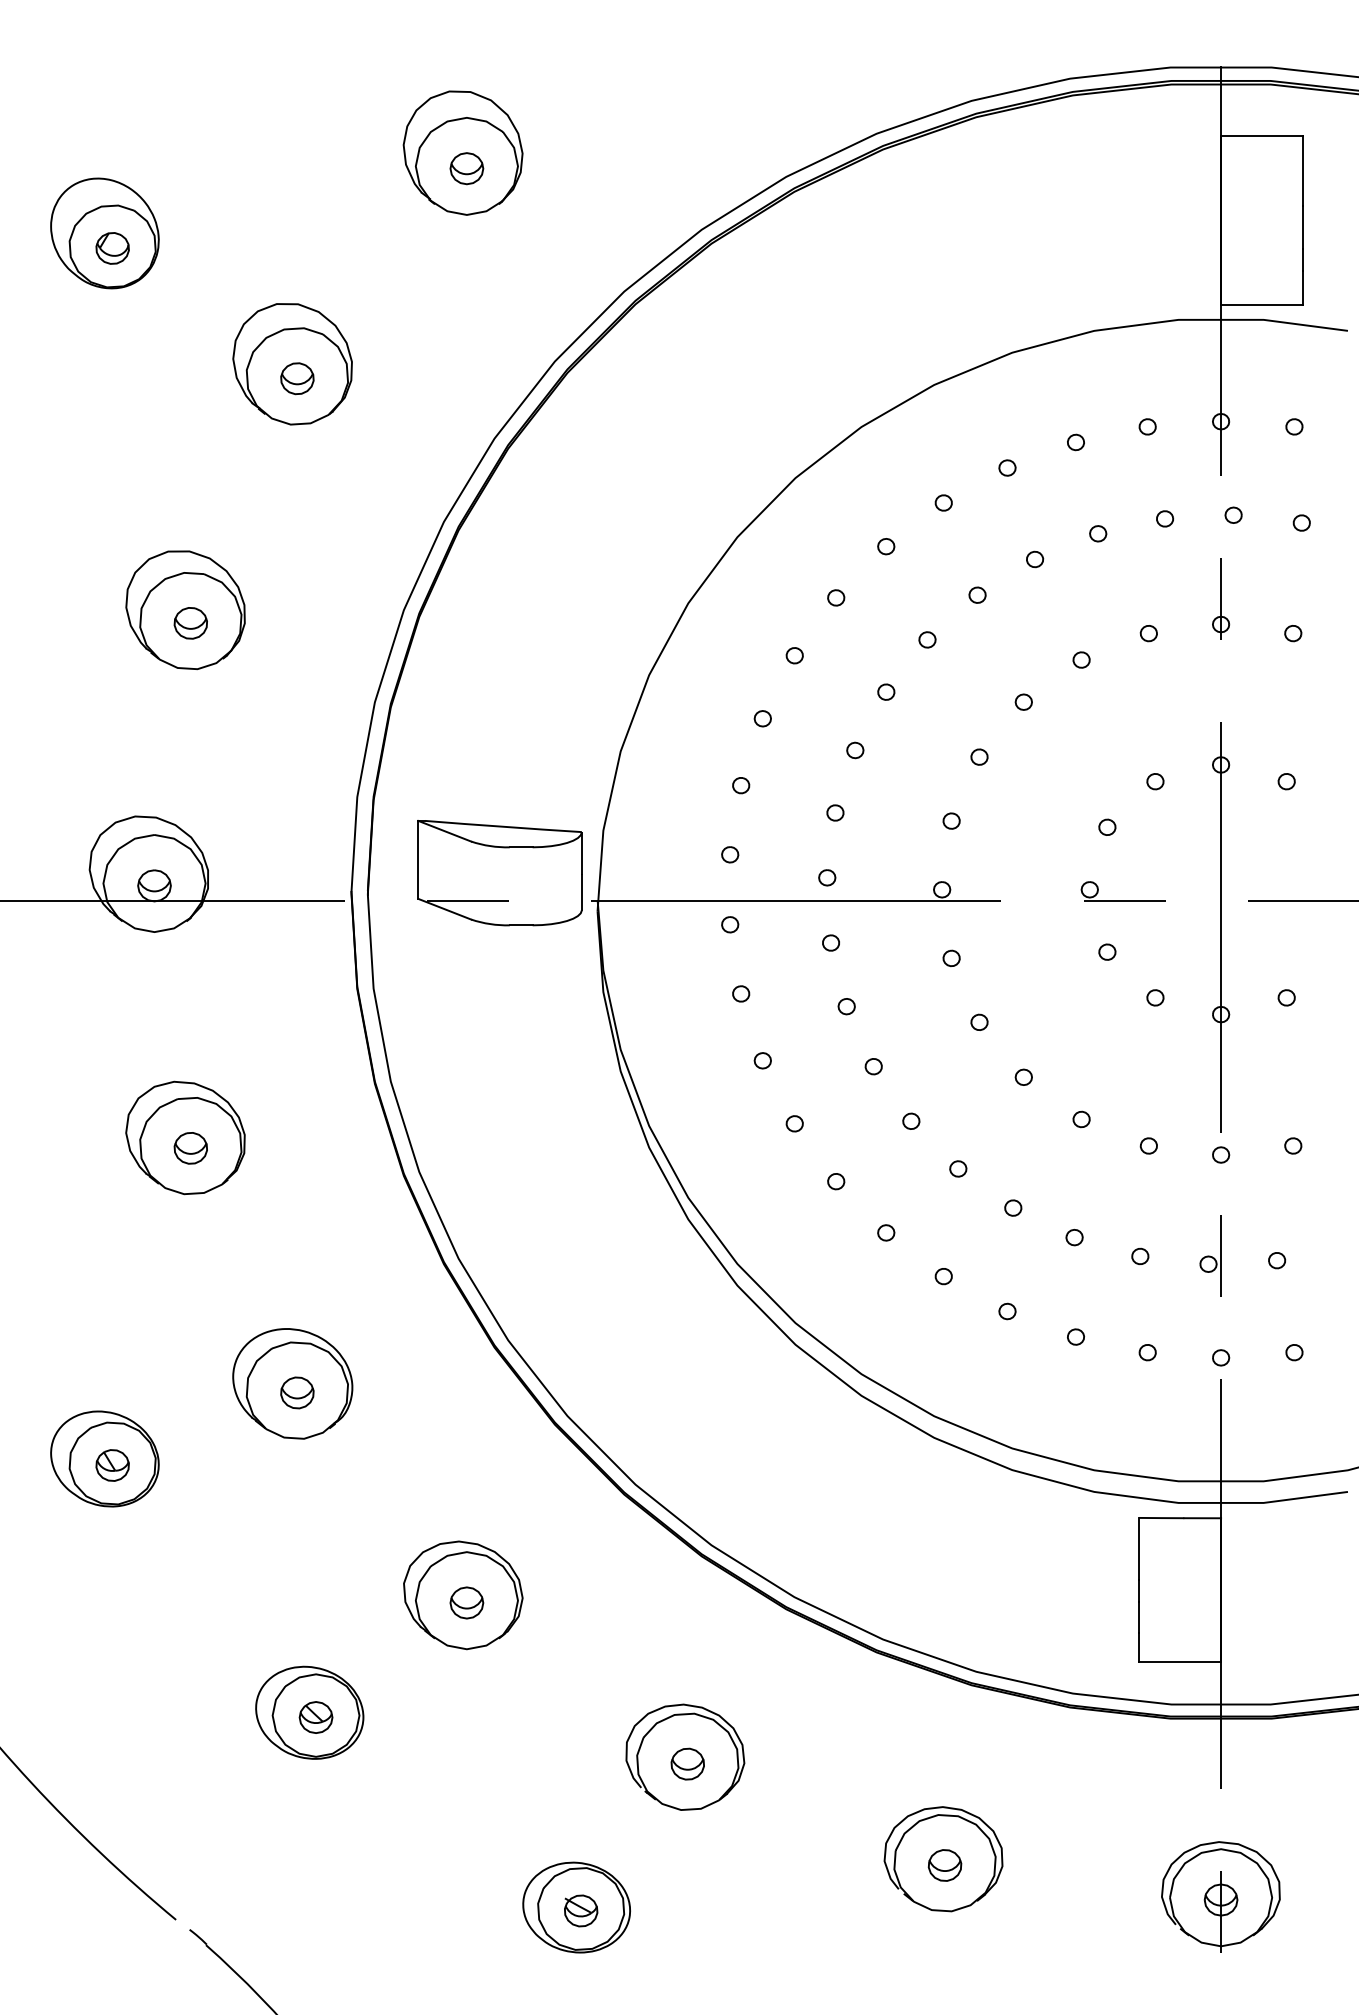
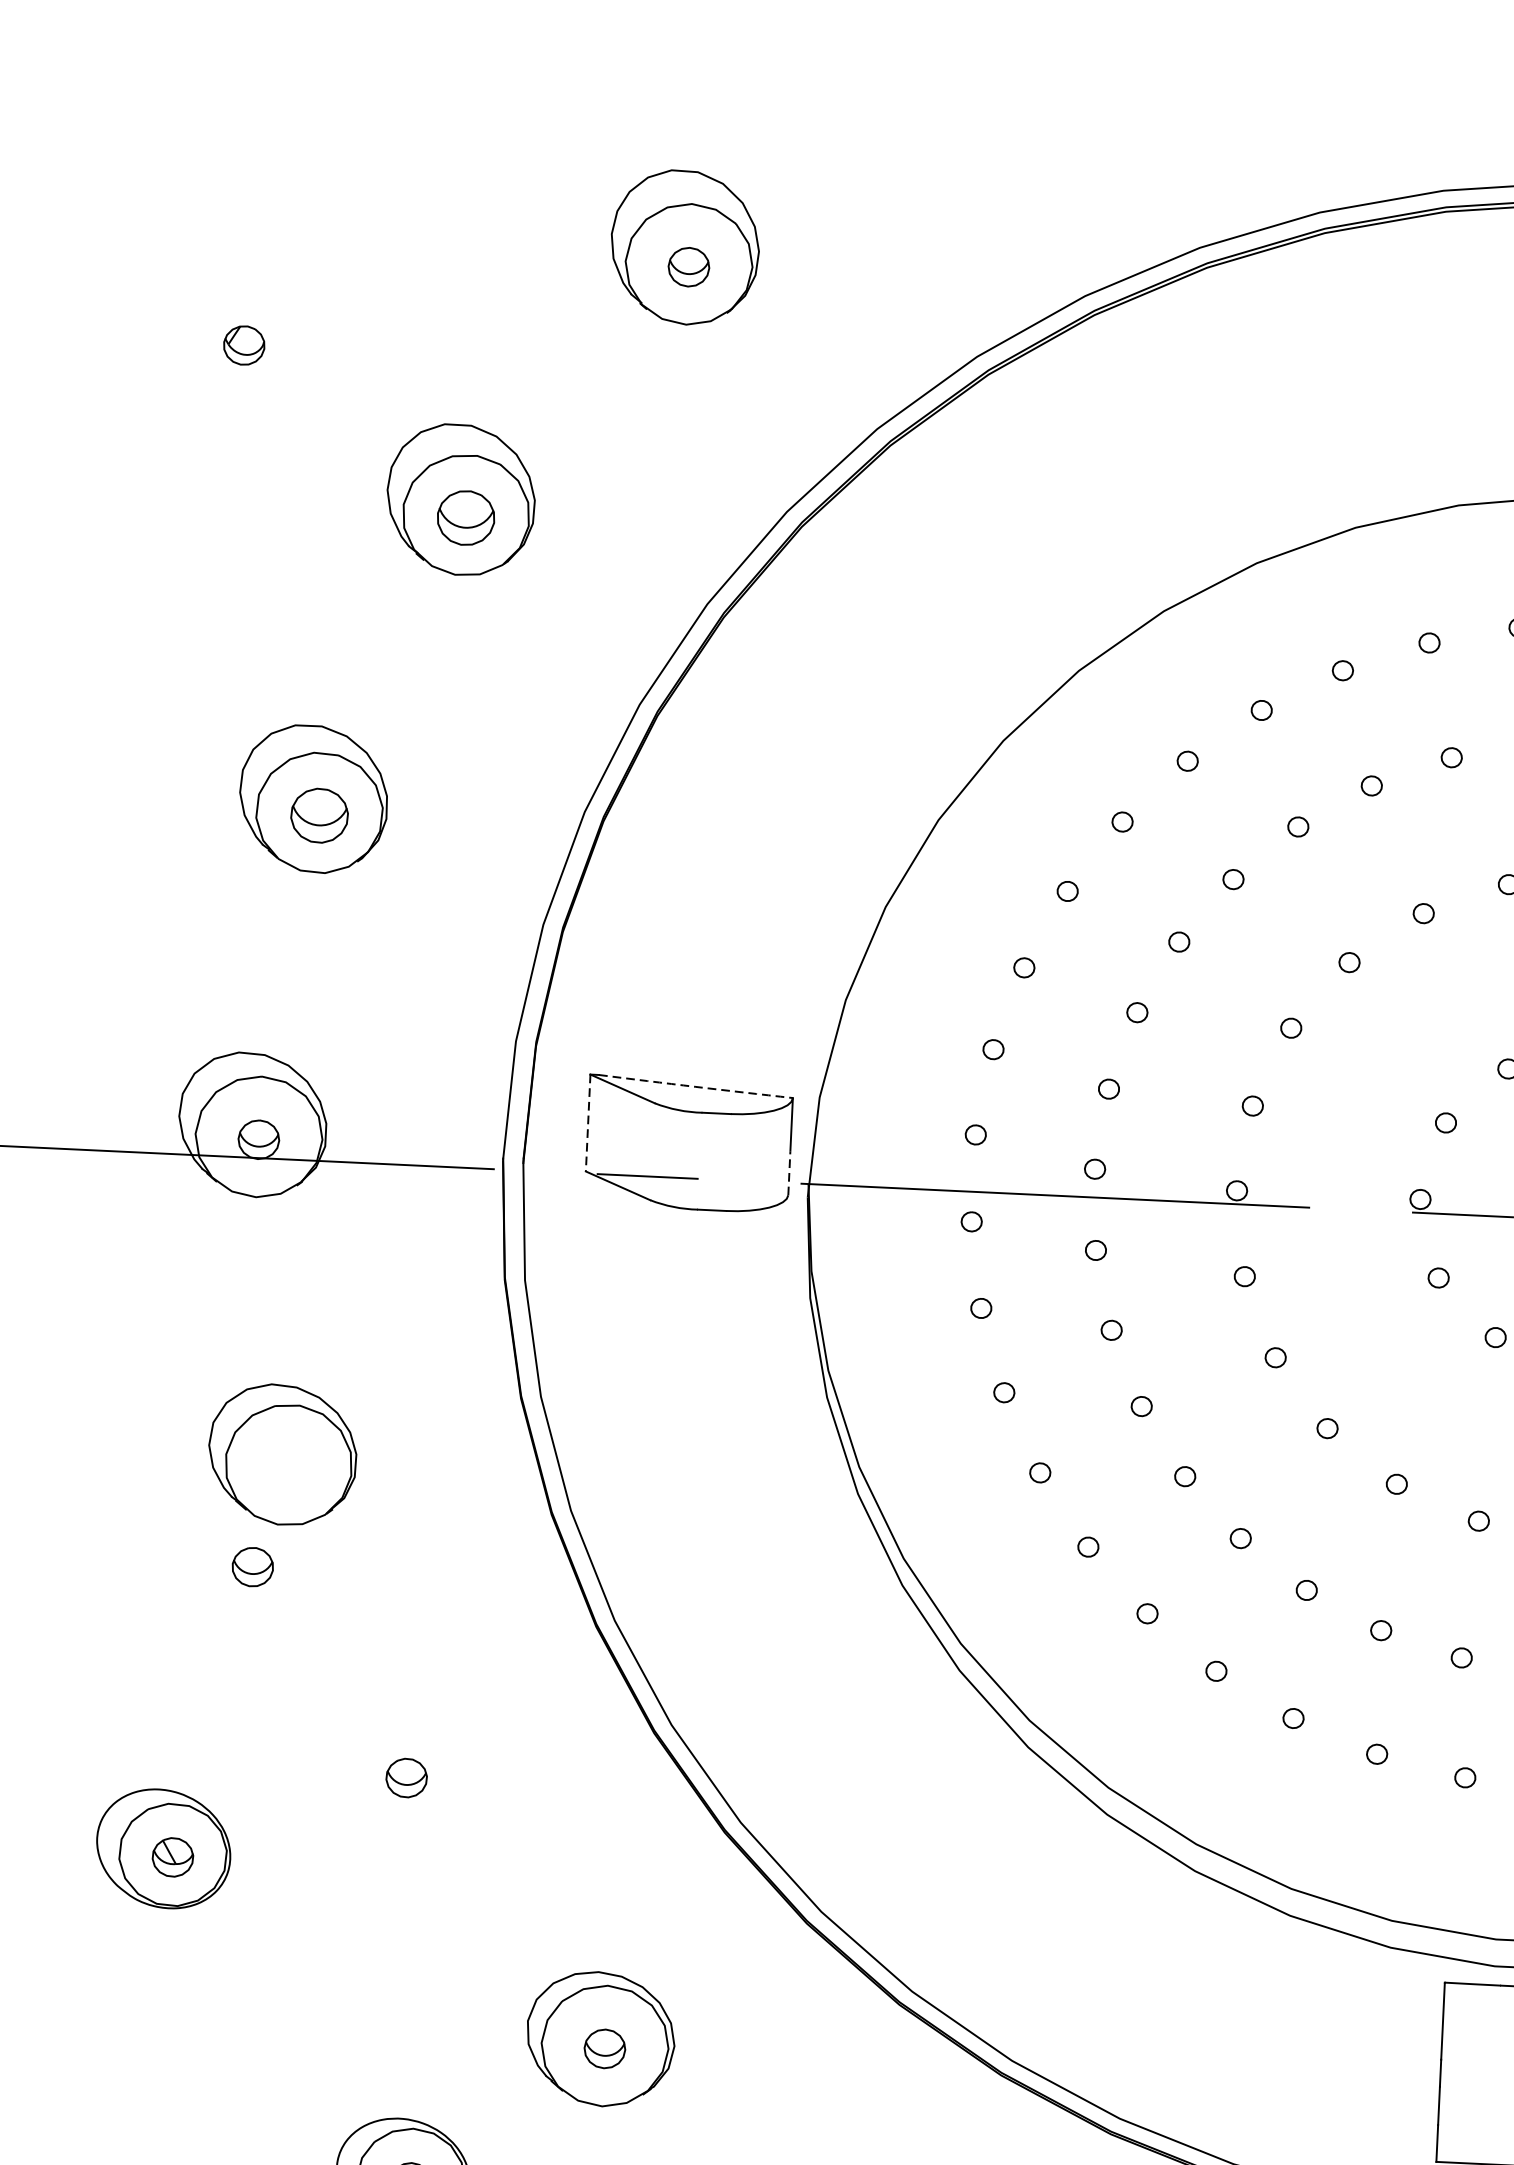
part: (104, 233) -> (234, 326), removed
part: (297, 378) -> (466, 517), size x1.4
part: (190, 623) -> (318, 815), size x1.4
arc: (503, 826) -> (695, 1086), solid -> dashed
line: (418, 860) -> (588, 1123), solid -> dashed
line: (581, 892) -> (788, 1173), solid -> dashed
part: (190, 1148) -> (252, 1567), moved
part: (292, 1383) -> (401, 1766), removed

